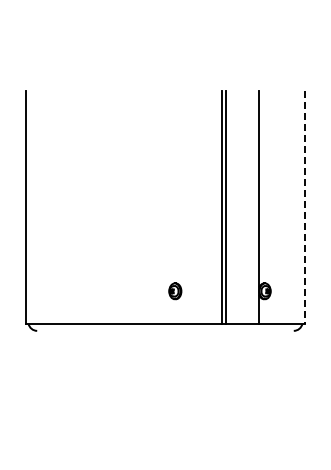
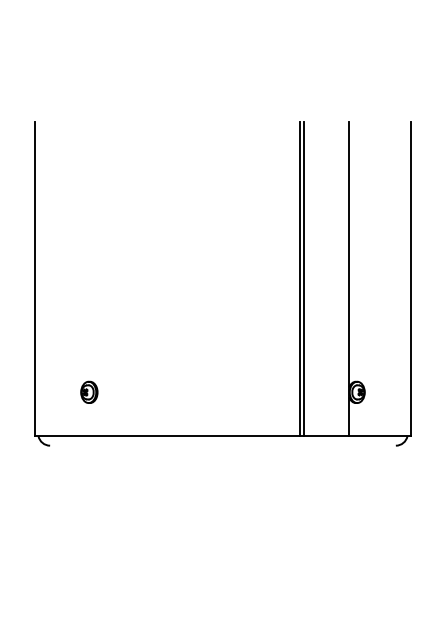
line: (305, 207) -> (411, 279), dashed -> solid
part: (175, 291) -> (89, 392), moved

